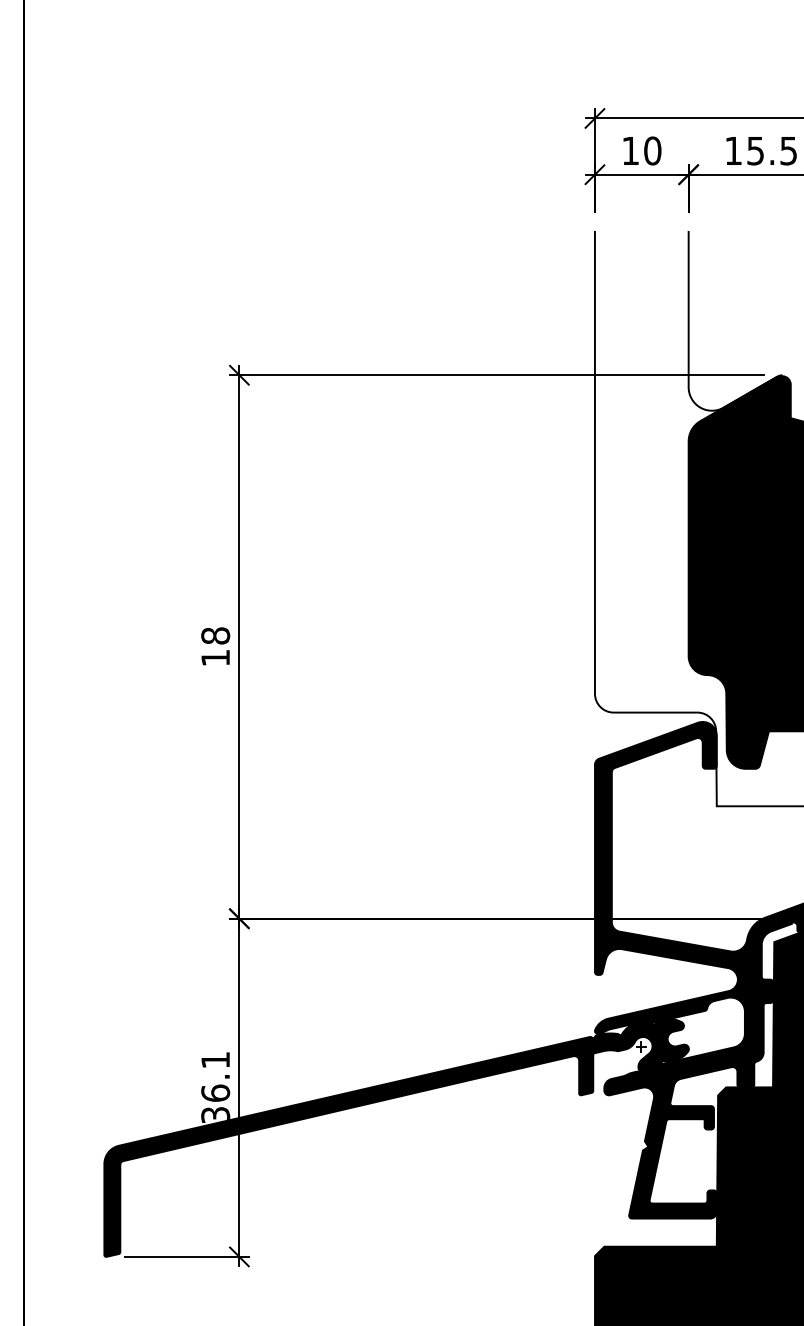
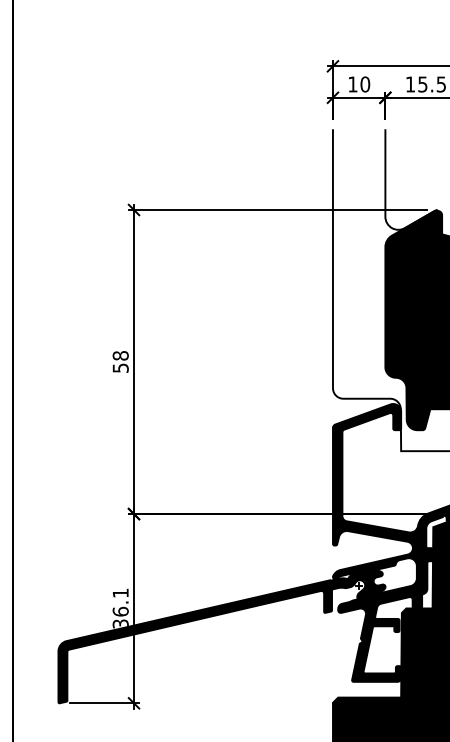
text: (215, 656) -> (120, 367), 18 -> 58

